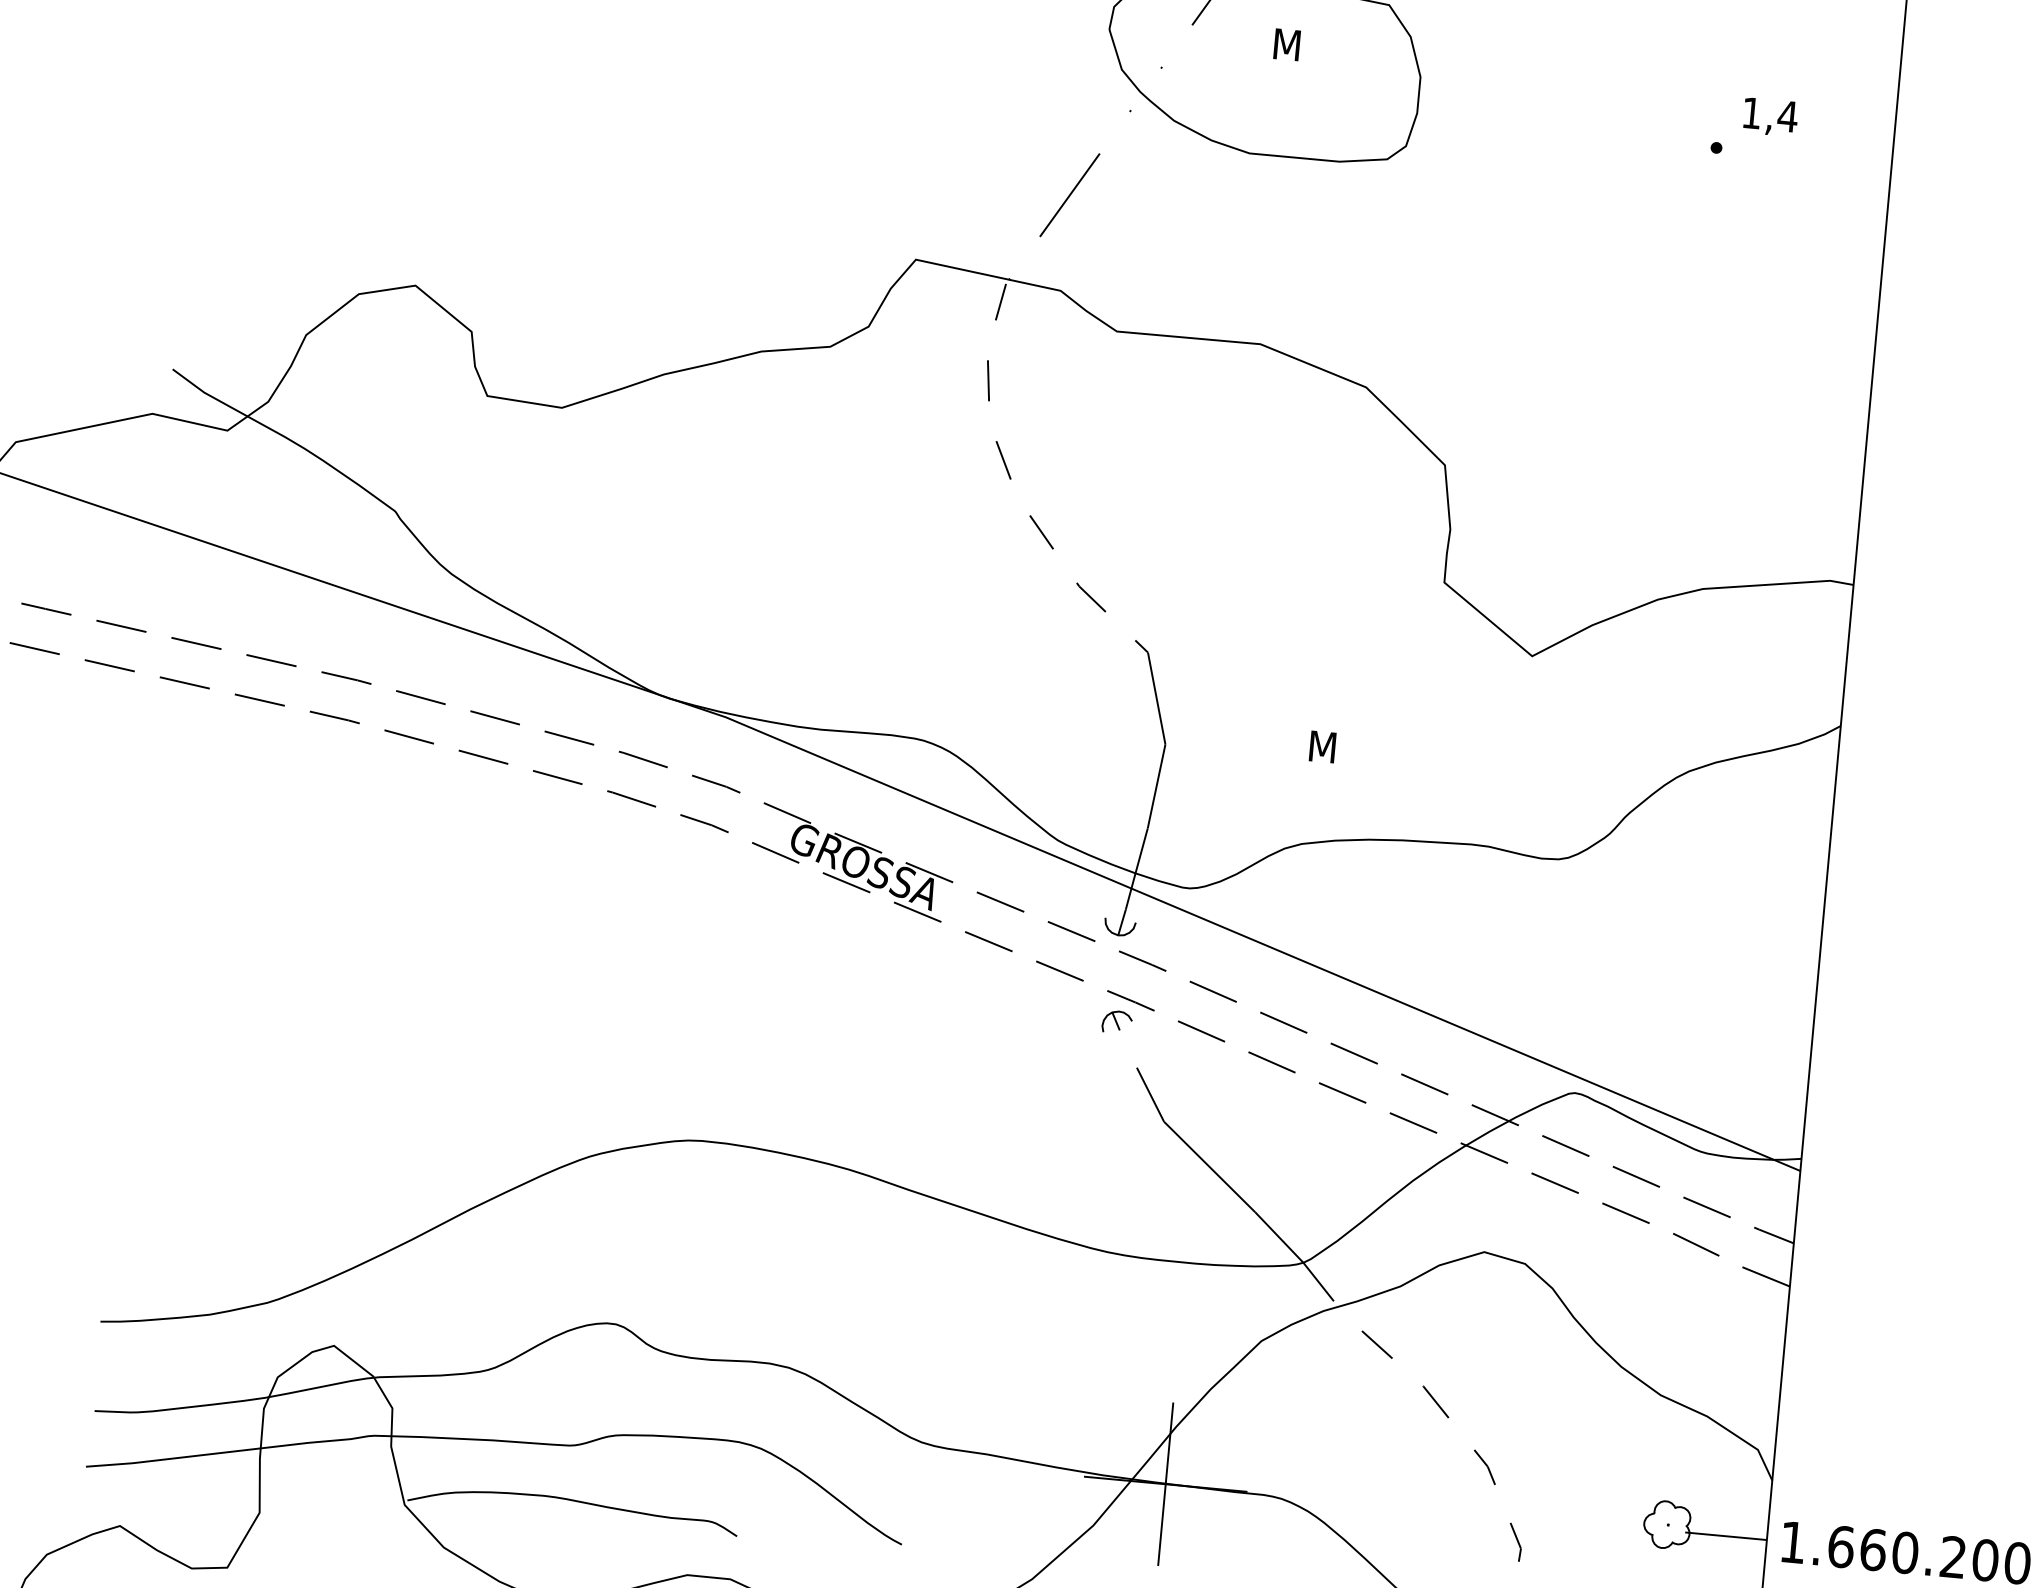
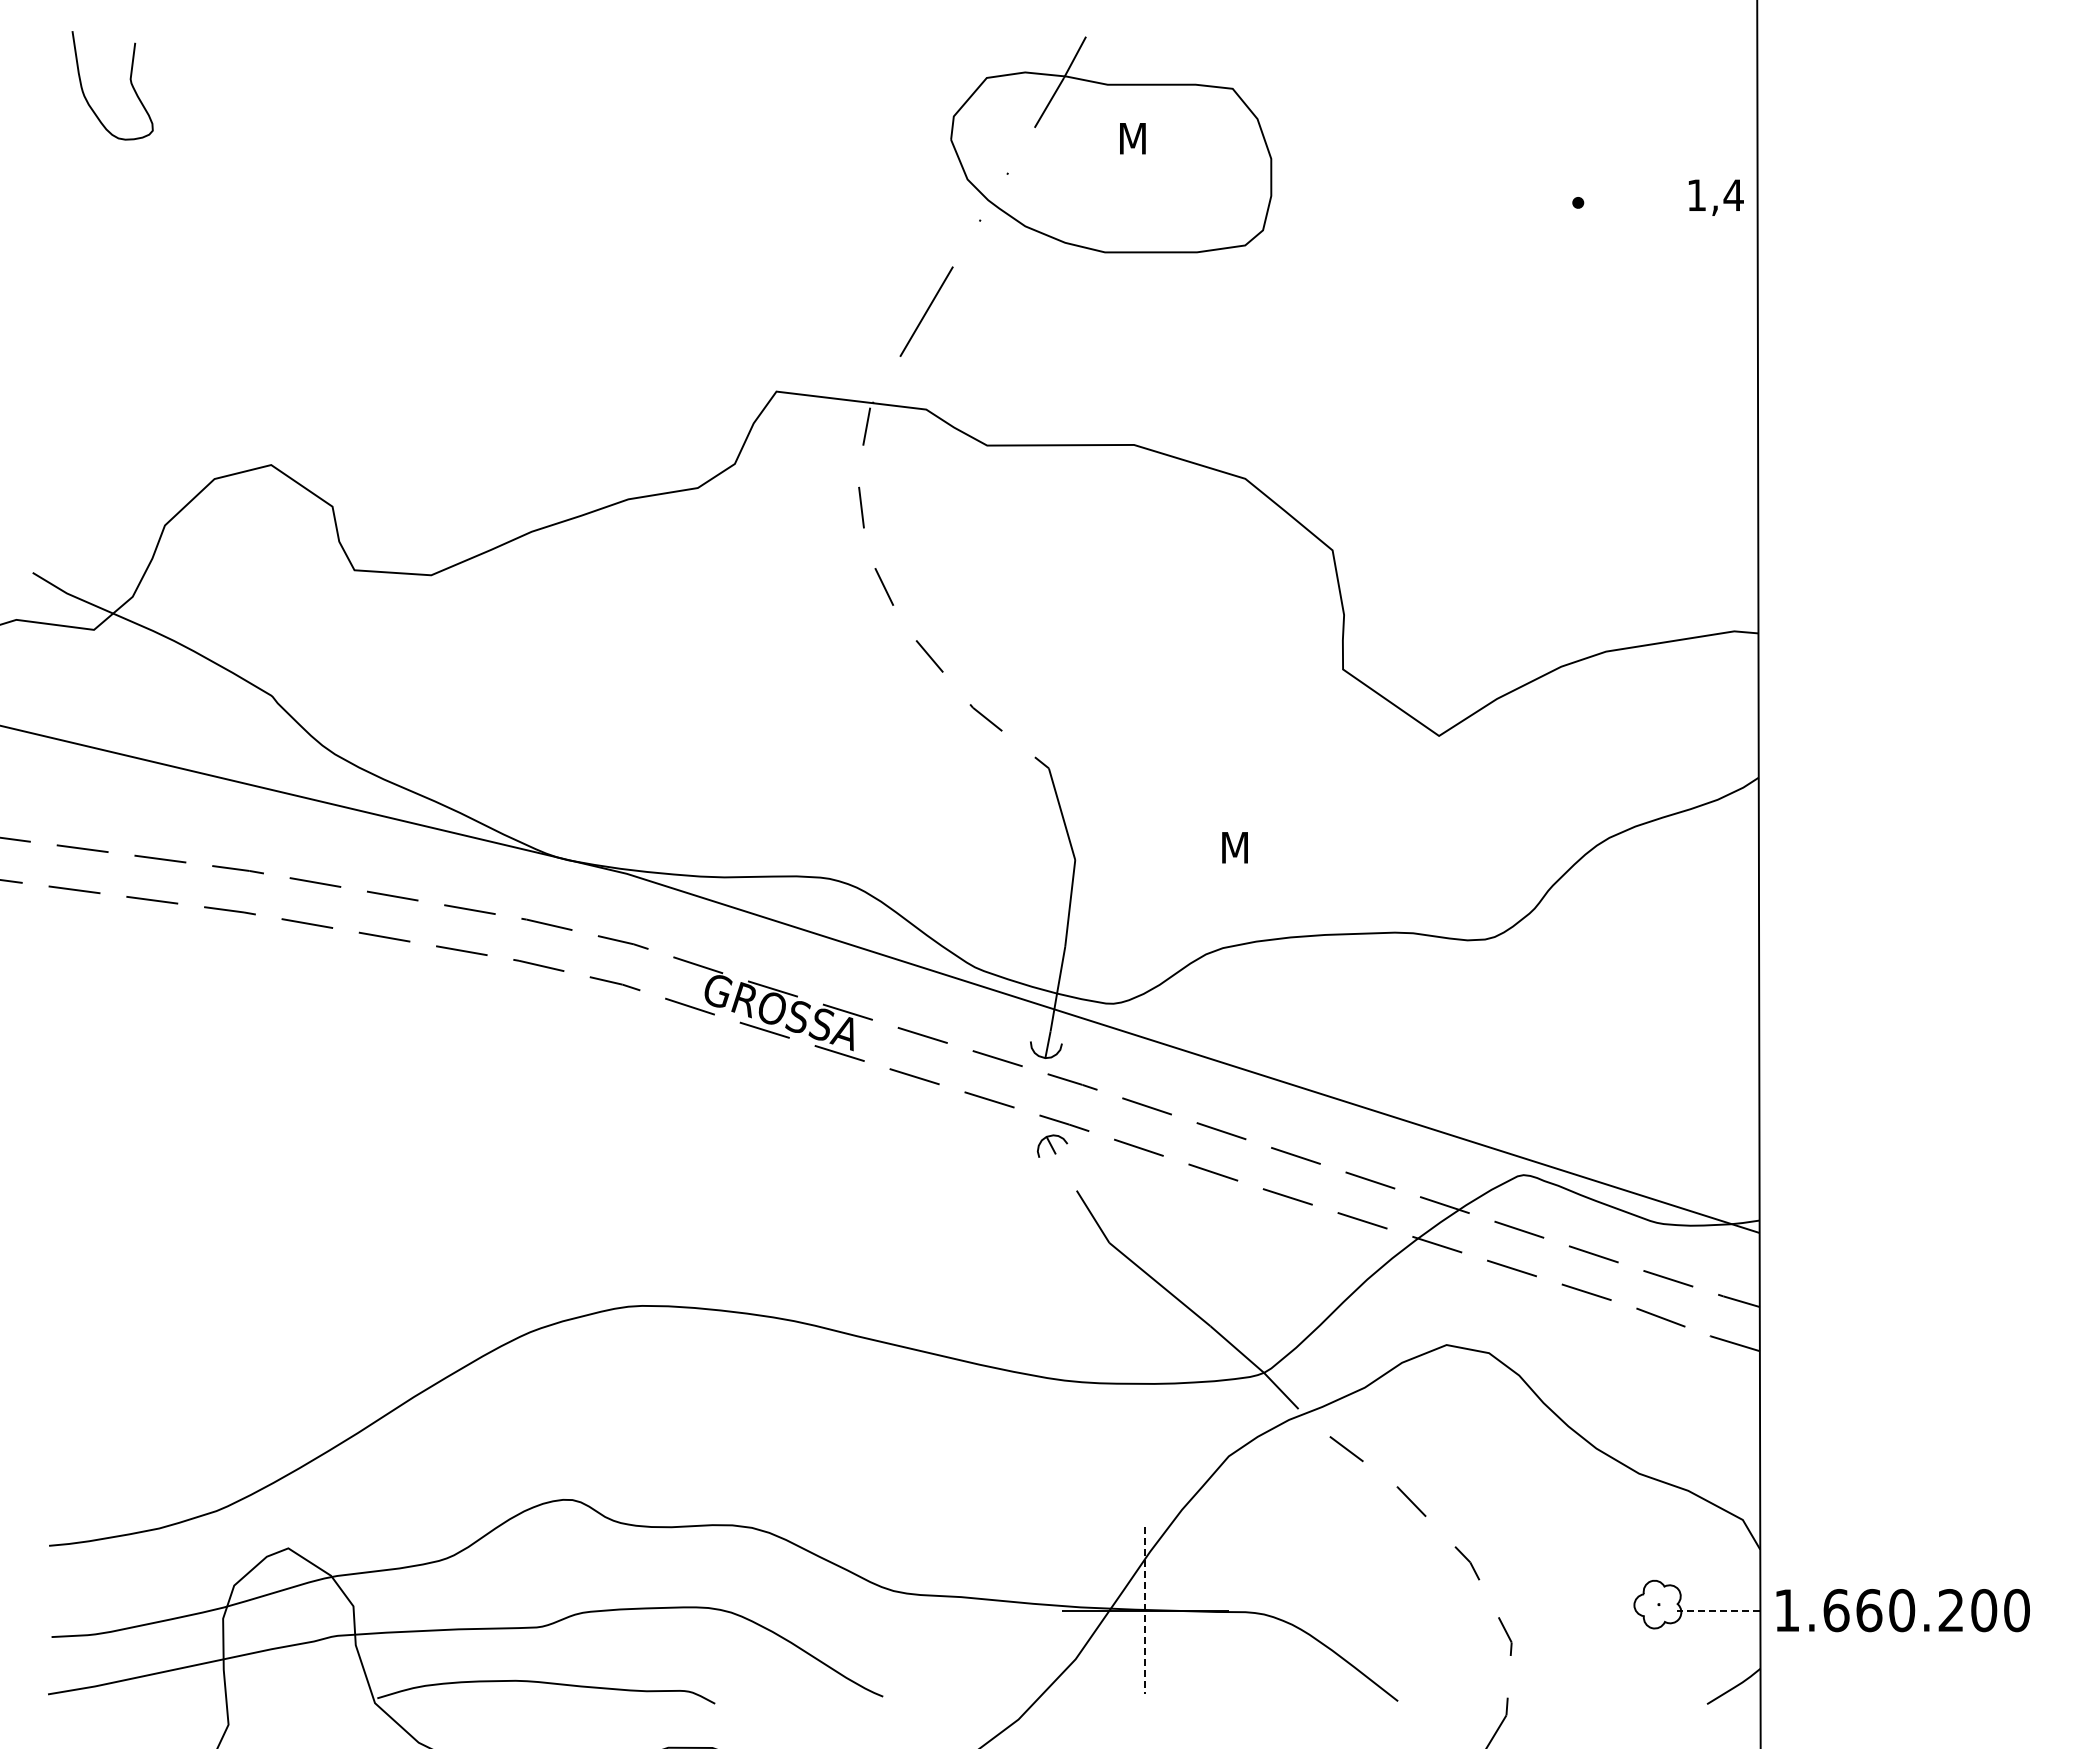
text: (1769, 117) -> (1715, 197), moved
line: (1166, 1484) -> (1145, 1610), solid -> dashed
line: (1725, 1536) -> (1718, 1610), solid -> dashed

